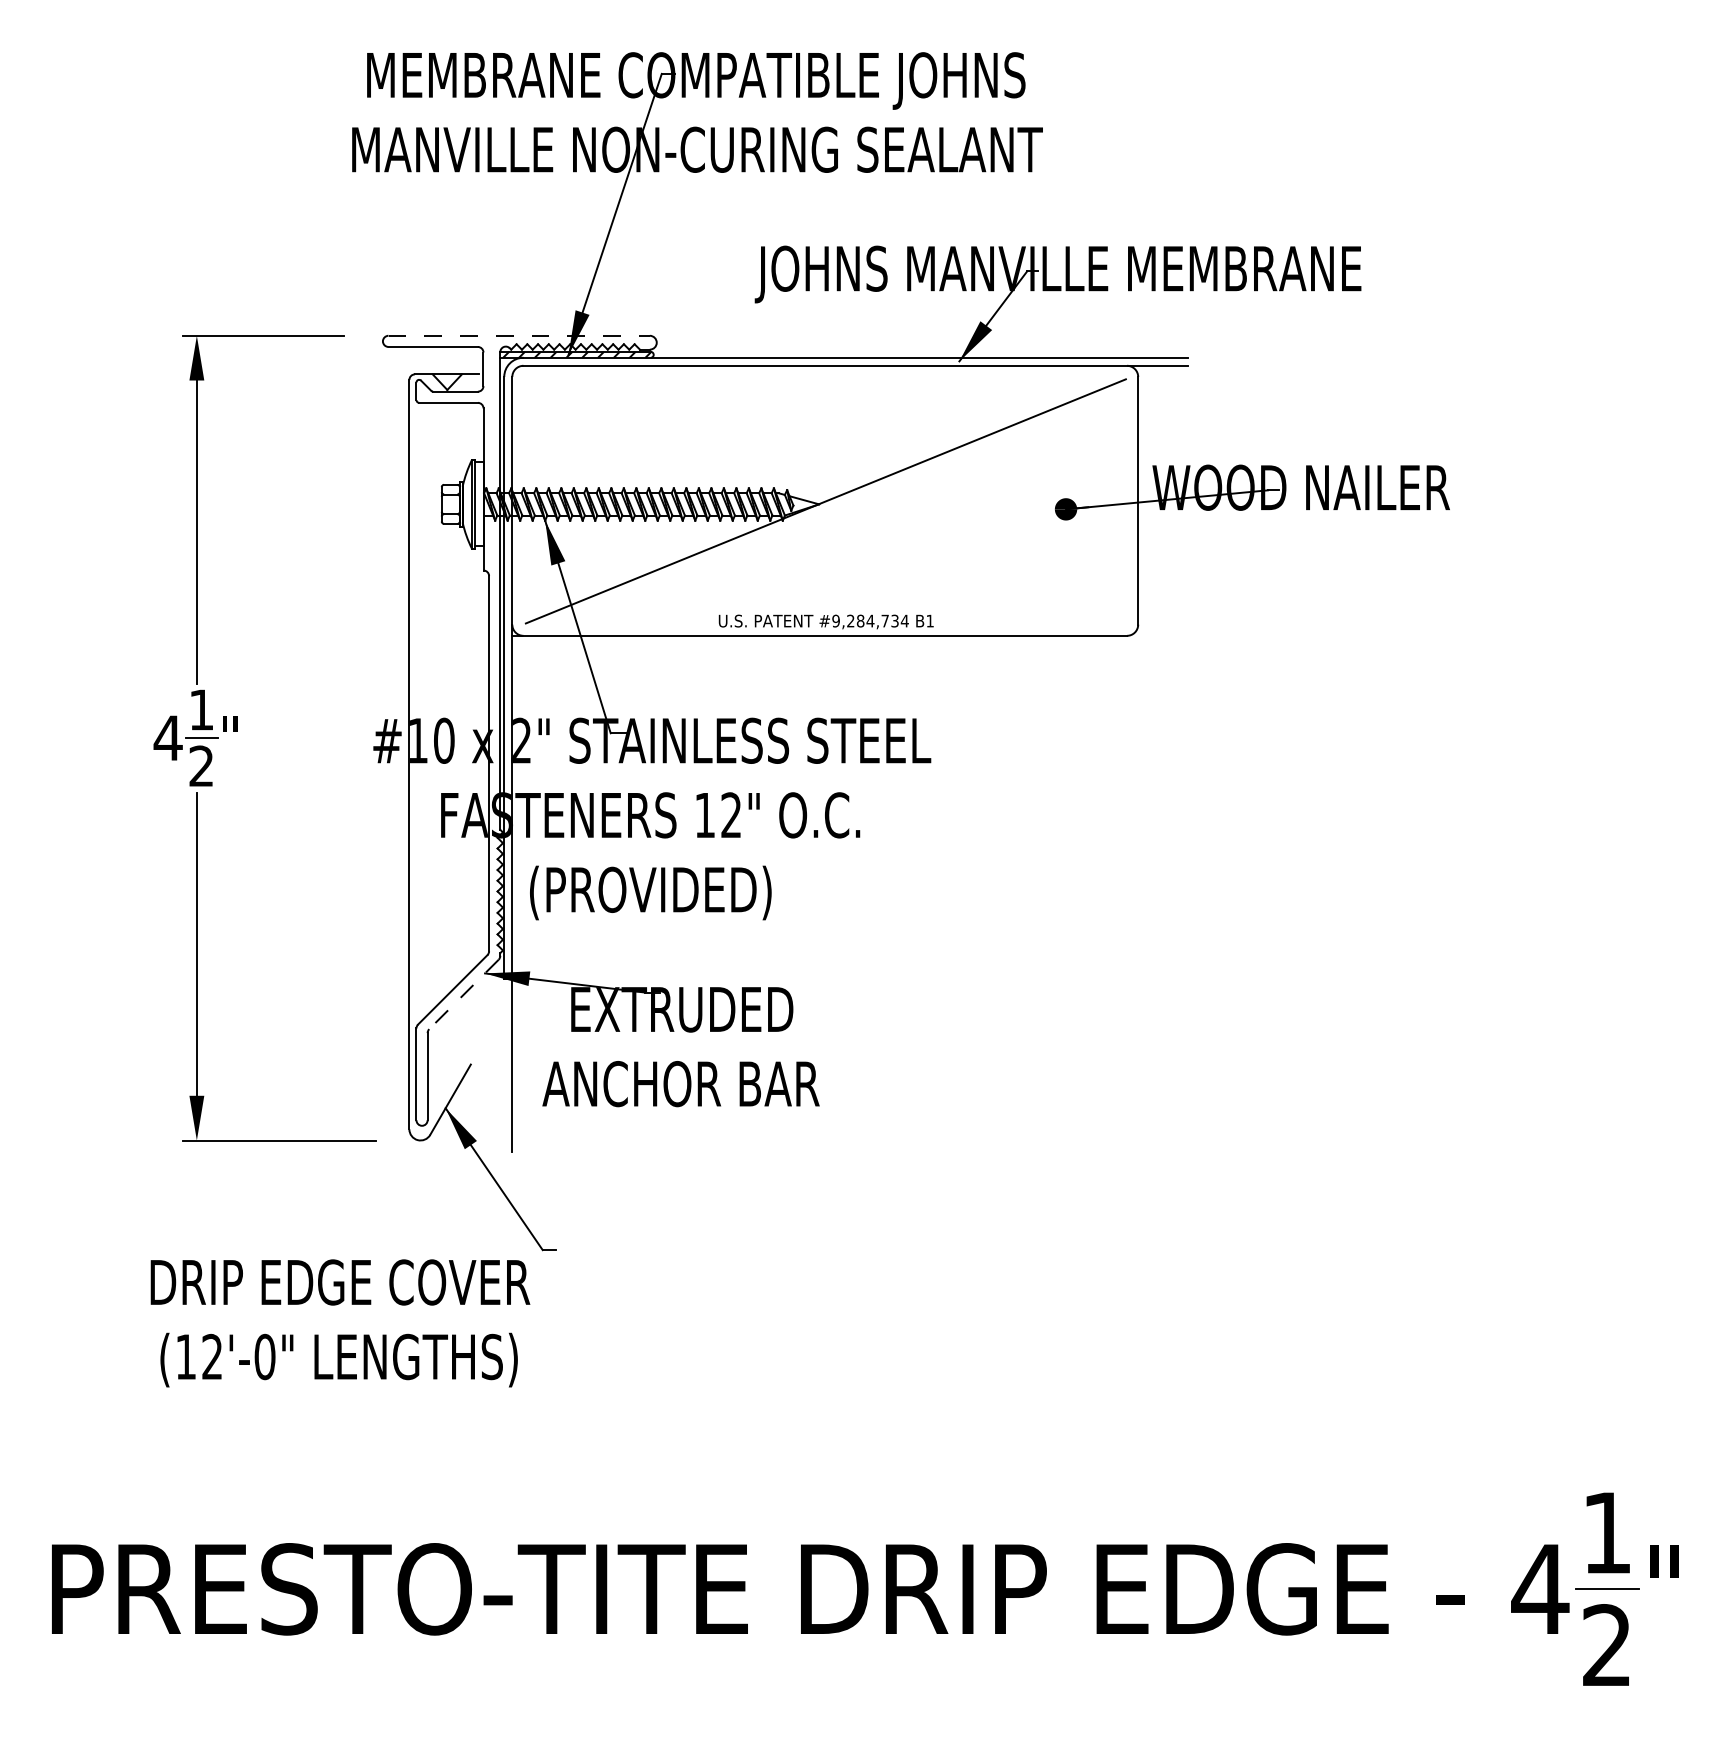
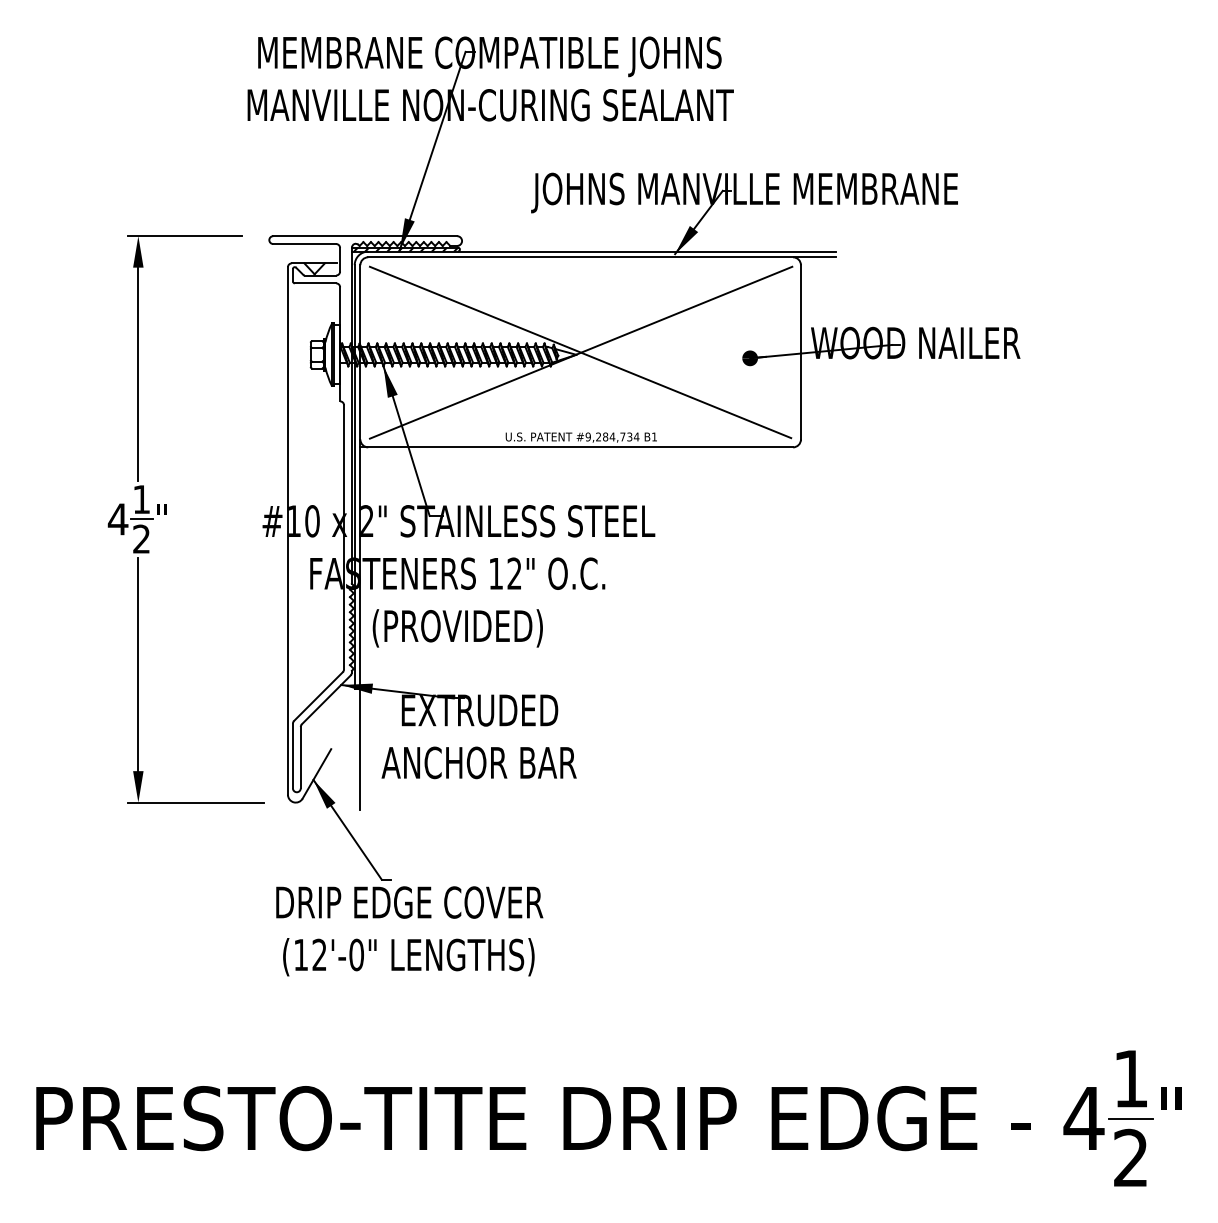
line: (519, 335) -> (365, 235), dashed -> solid
line: (824, 500) -> (580, 352), added
line: (463, 994) -> (326, 699), dashed -> solid
text: (340, 1323) -> (409, 931), moved

